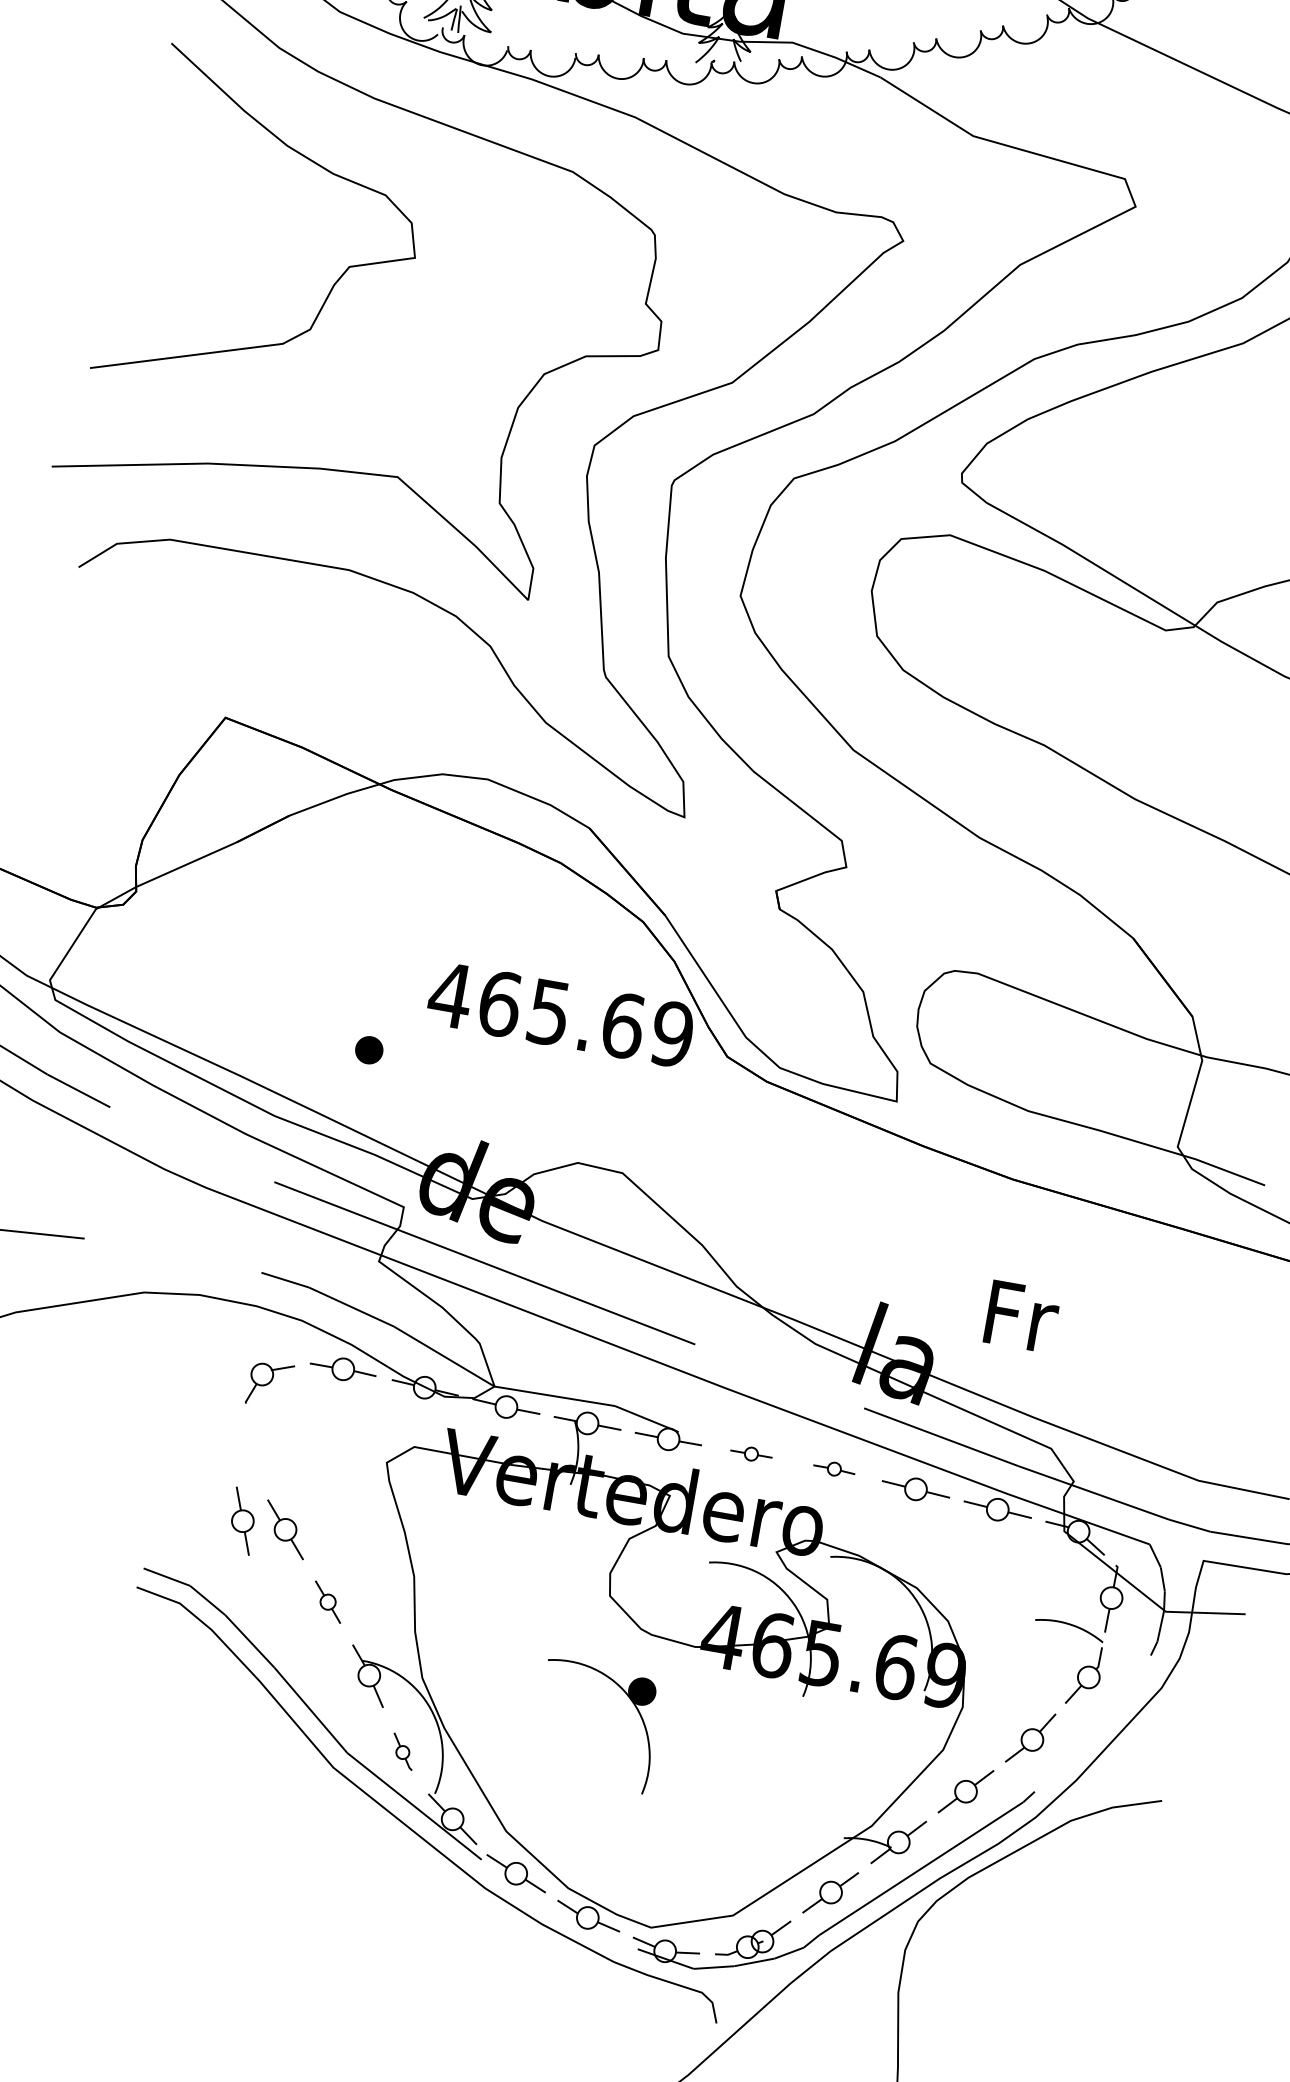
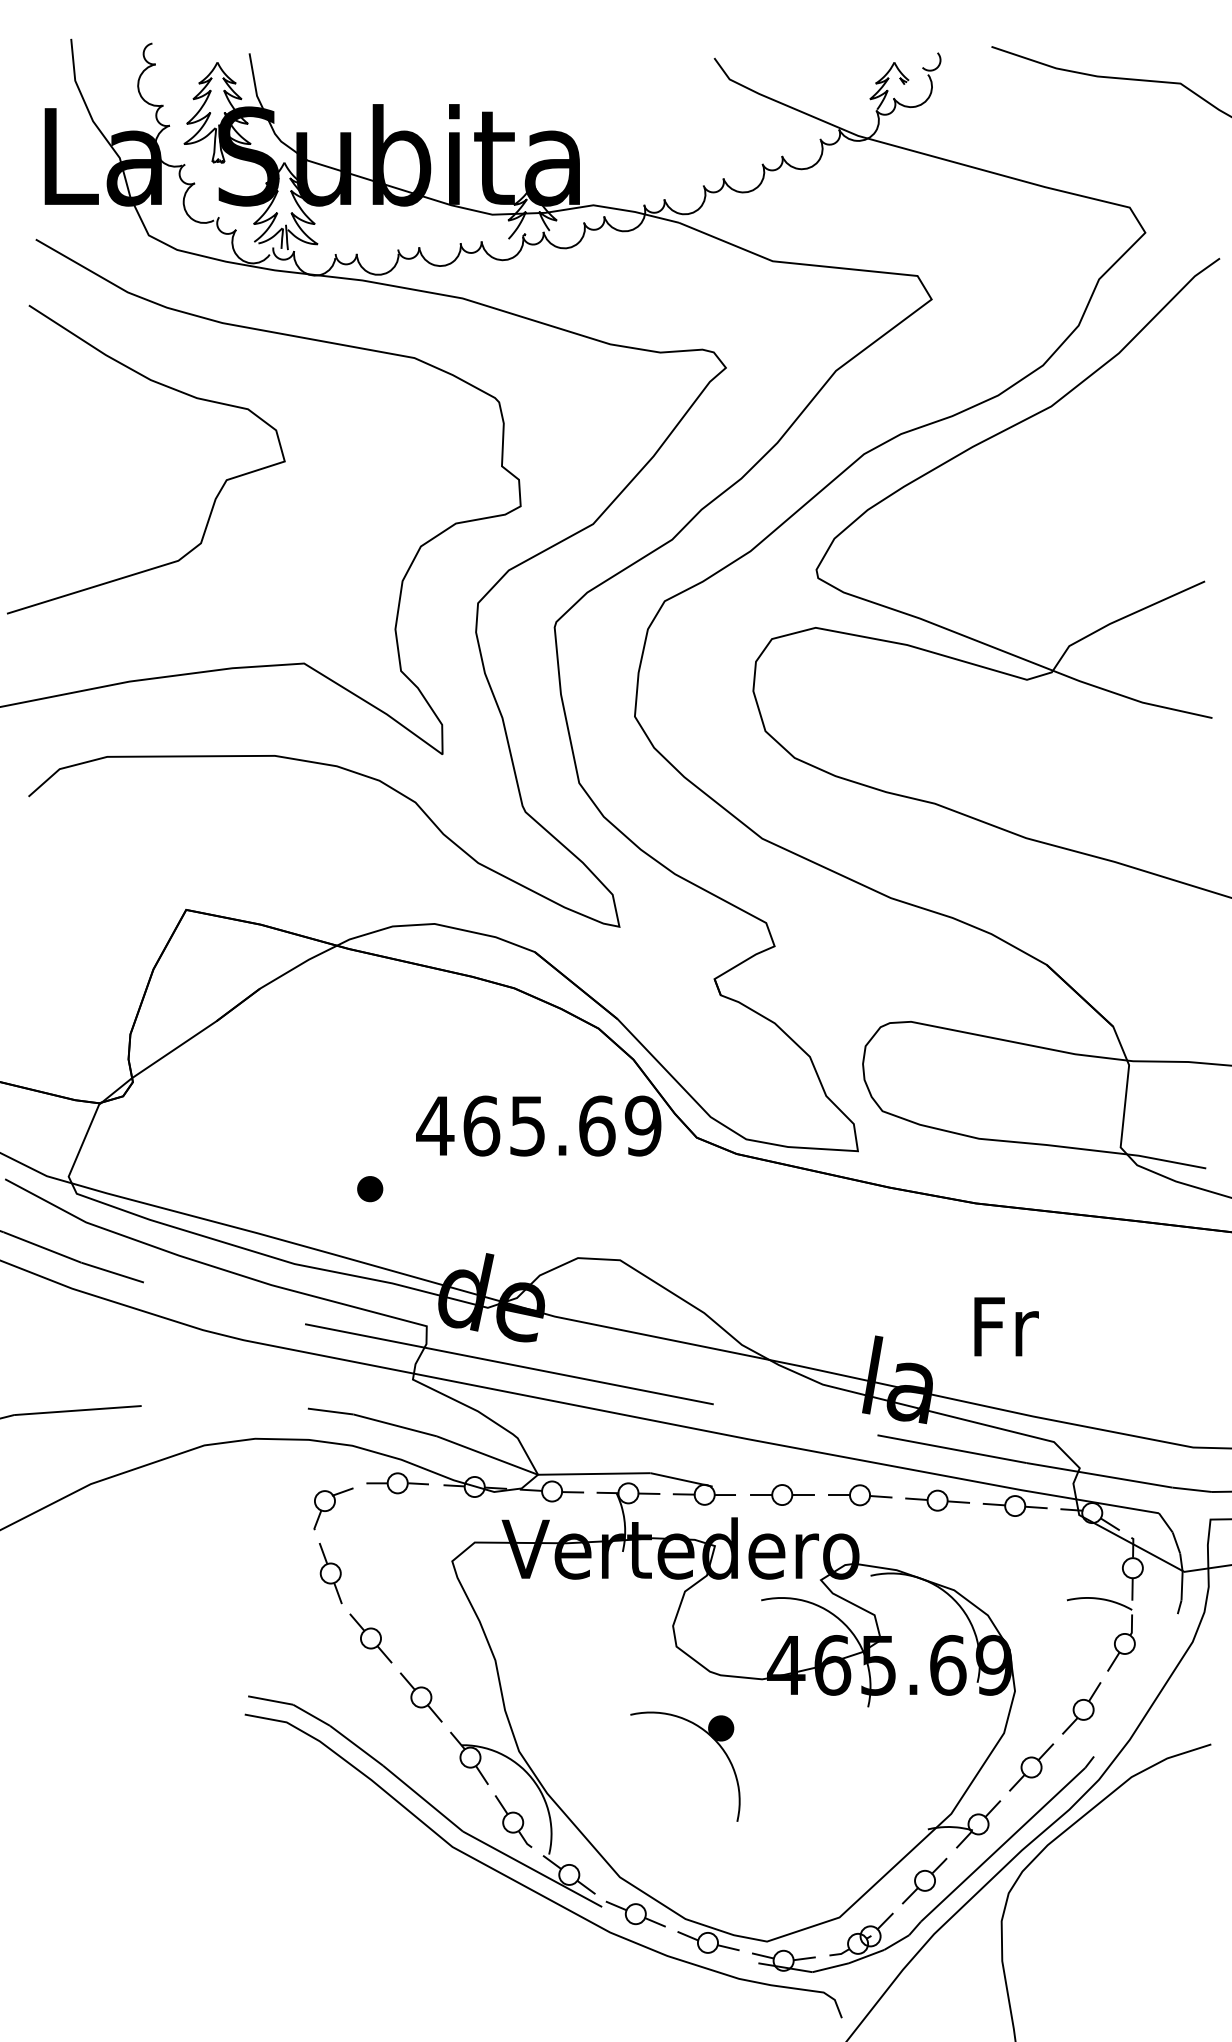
part: (751, 1453) -> (782, 1494), size x1.67
part: (834, 1469) -> (860, 1495), size x1.67
part: (242, 1521) -> (330, 1573), moved
part: (327, 1602) -> (420, 1697), size x1.43
part: (403, 1751) -> (513, 1821), size x1.67

